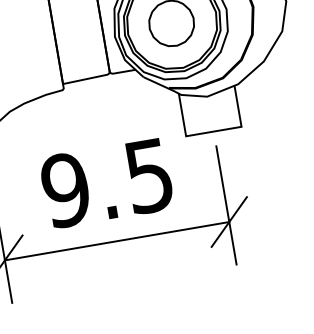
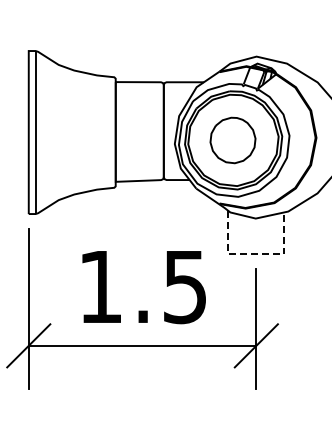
line: (213, 132) -> (255, 254), solid -> dashed
text: (65, 189) -> (100, 286), 9.5 -> 1.5

